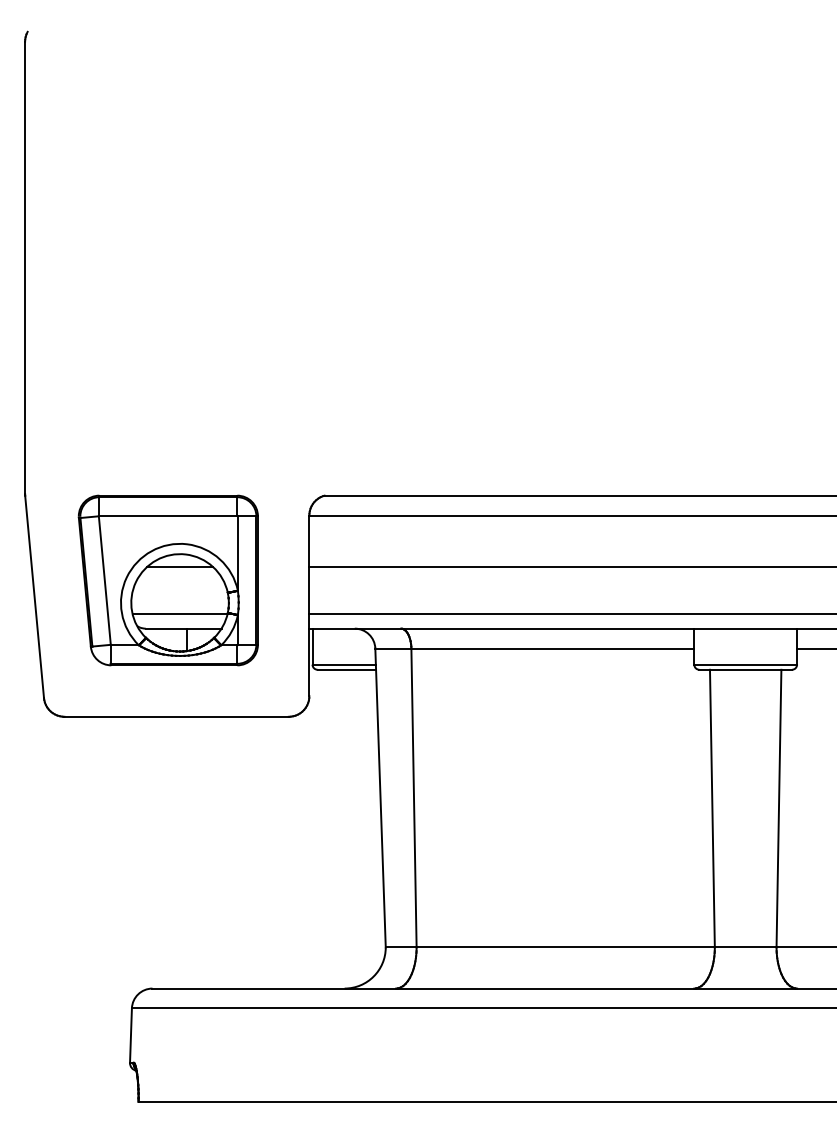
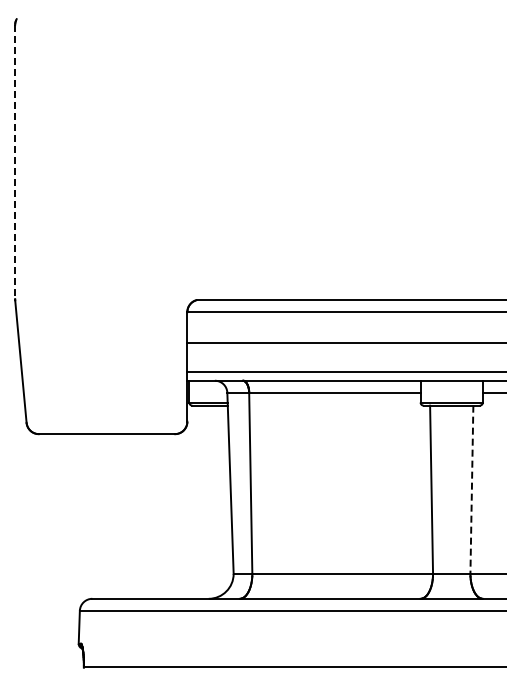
line: (25, 268) -> (15, 162), solid -> dashed
part: (167, 580) -> (101, 351), removed
line: (778, 809) -> (471, 490), solid -> dashed

